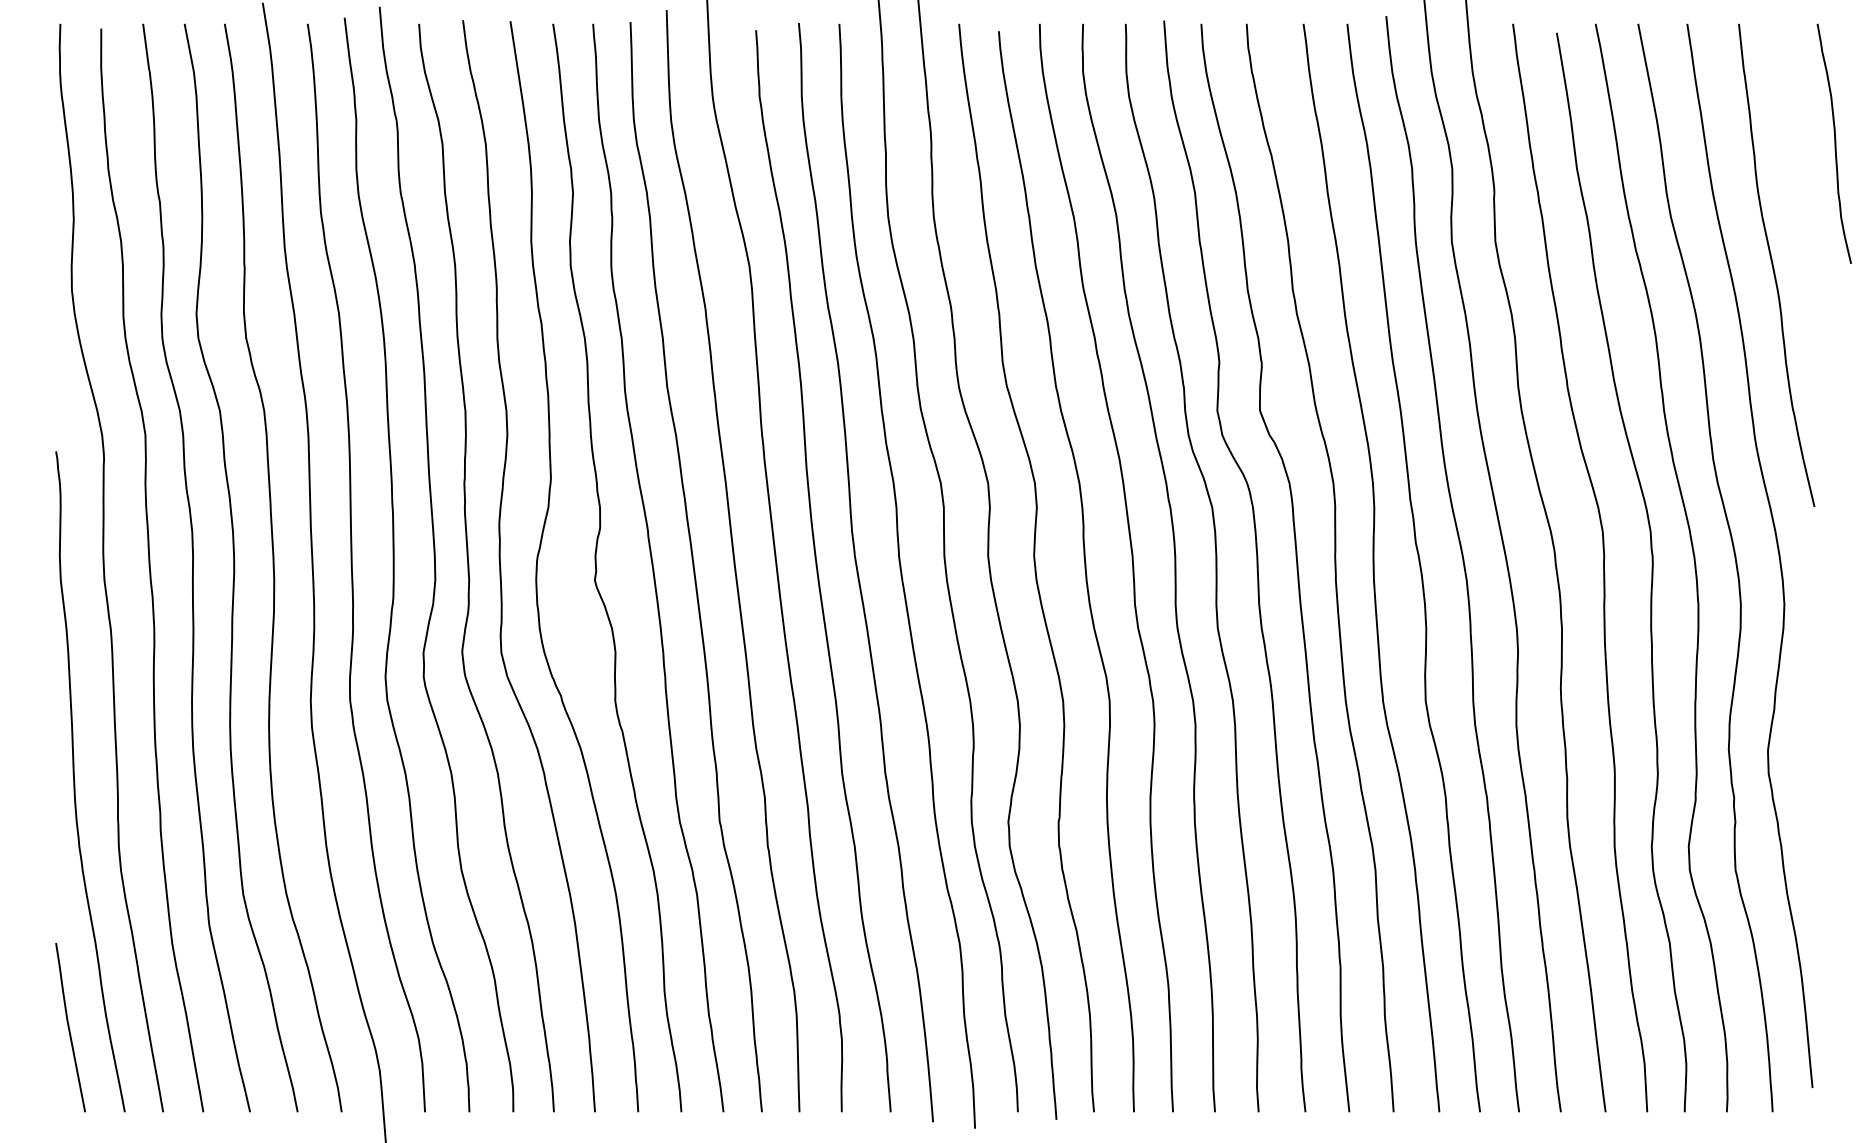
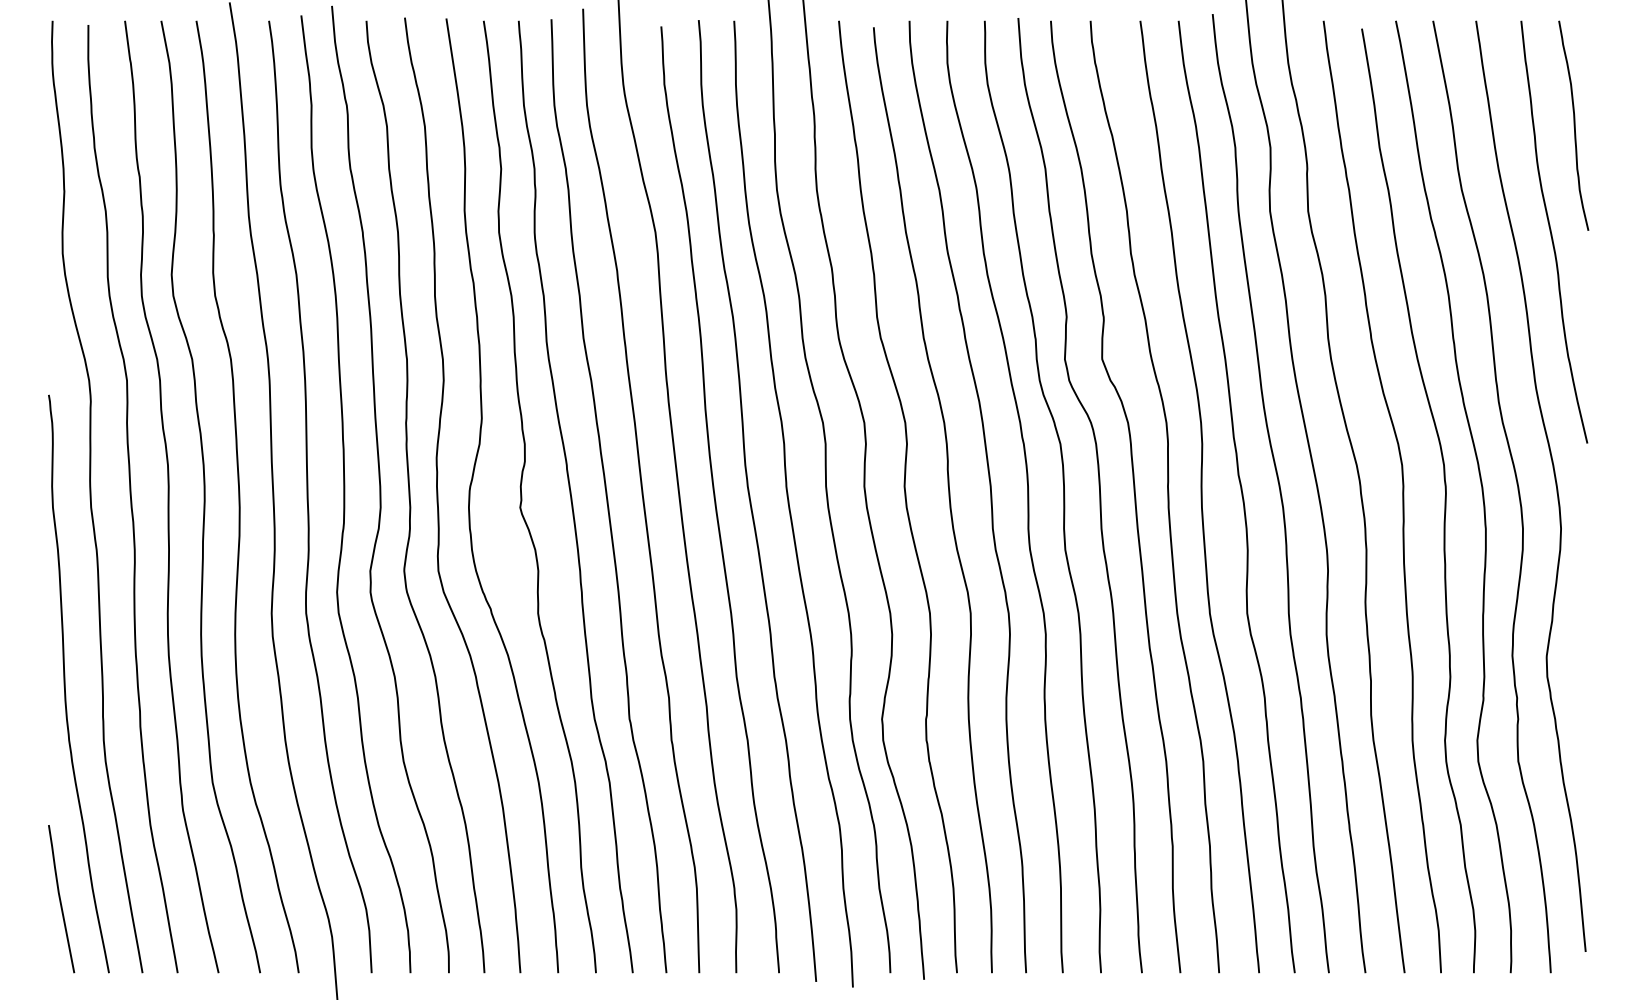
curve: (1834, 143) -> (1573, 125), moved

